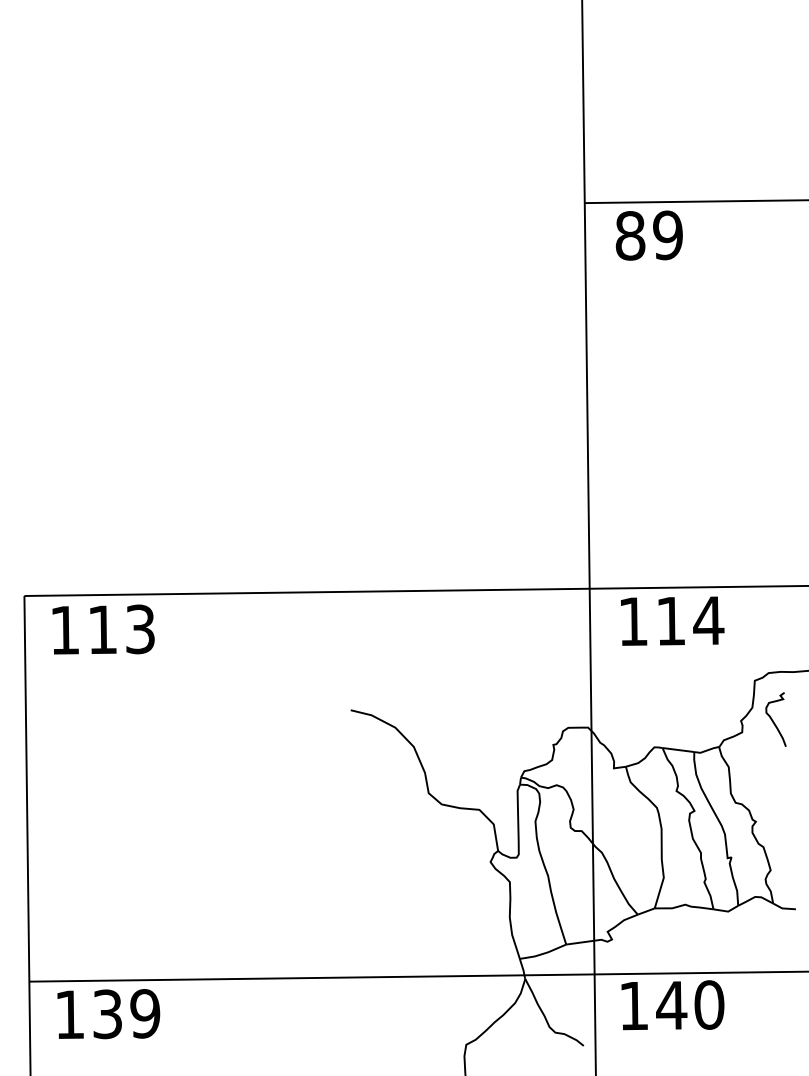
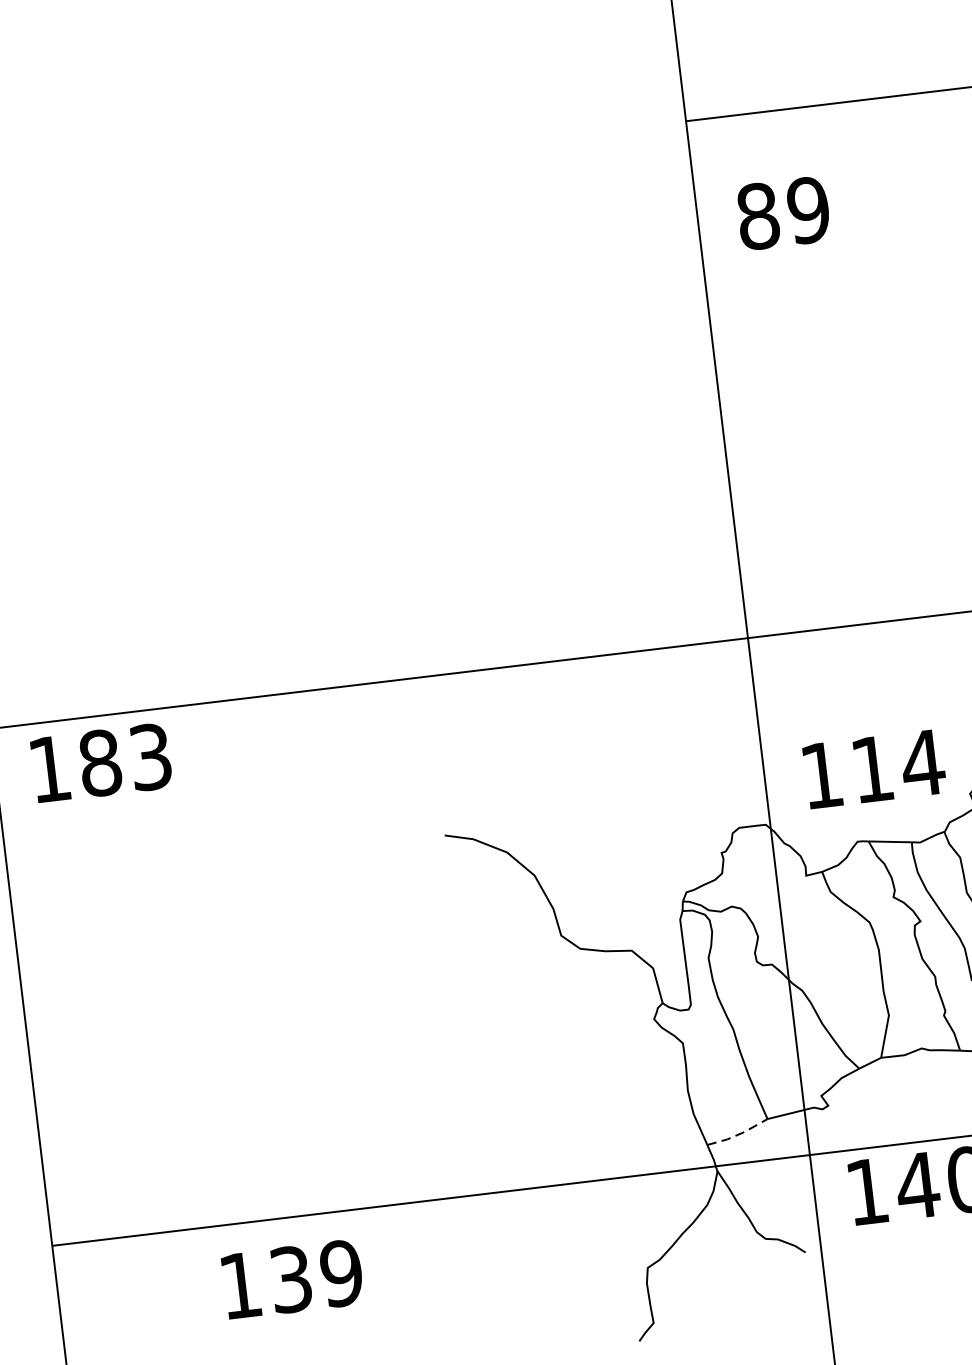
text: (648, 235) -> (782, 213), moved
text: (672, 620) -> (874, 768), moved
text: (102, 629) -> (99, 762), 113 -> 183
line: (543, 953) -> (738, 1134), solid -> dashed
text: (108, 1014) -> (292, 1279), moved

